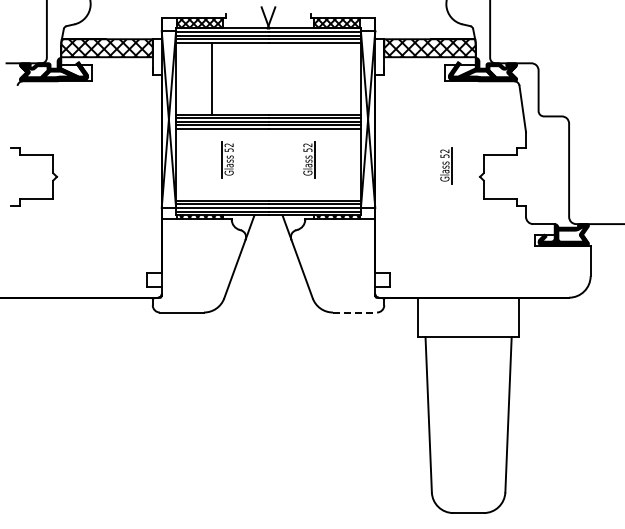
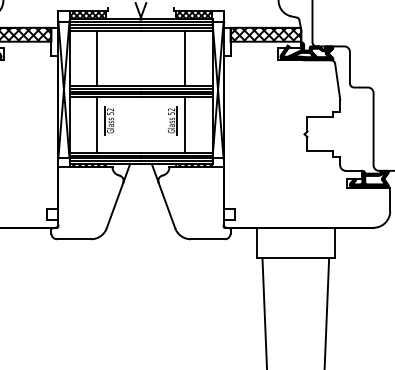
line: (325, 78) -> (185, 58), added
line: (212, 164) -> (97, 124), added
line: (325, 164) -> (185, 124), added
part: (446, 165) -> (278, 125), removed
line: (355, 312) -> (208, 239), dashed -> solid

